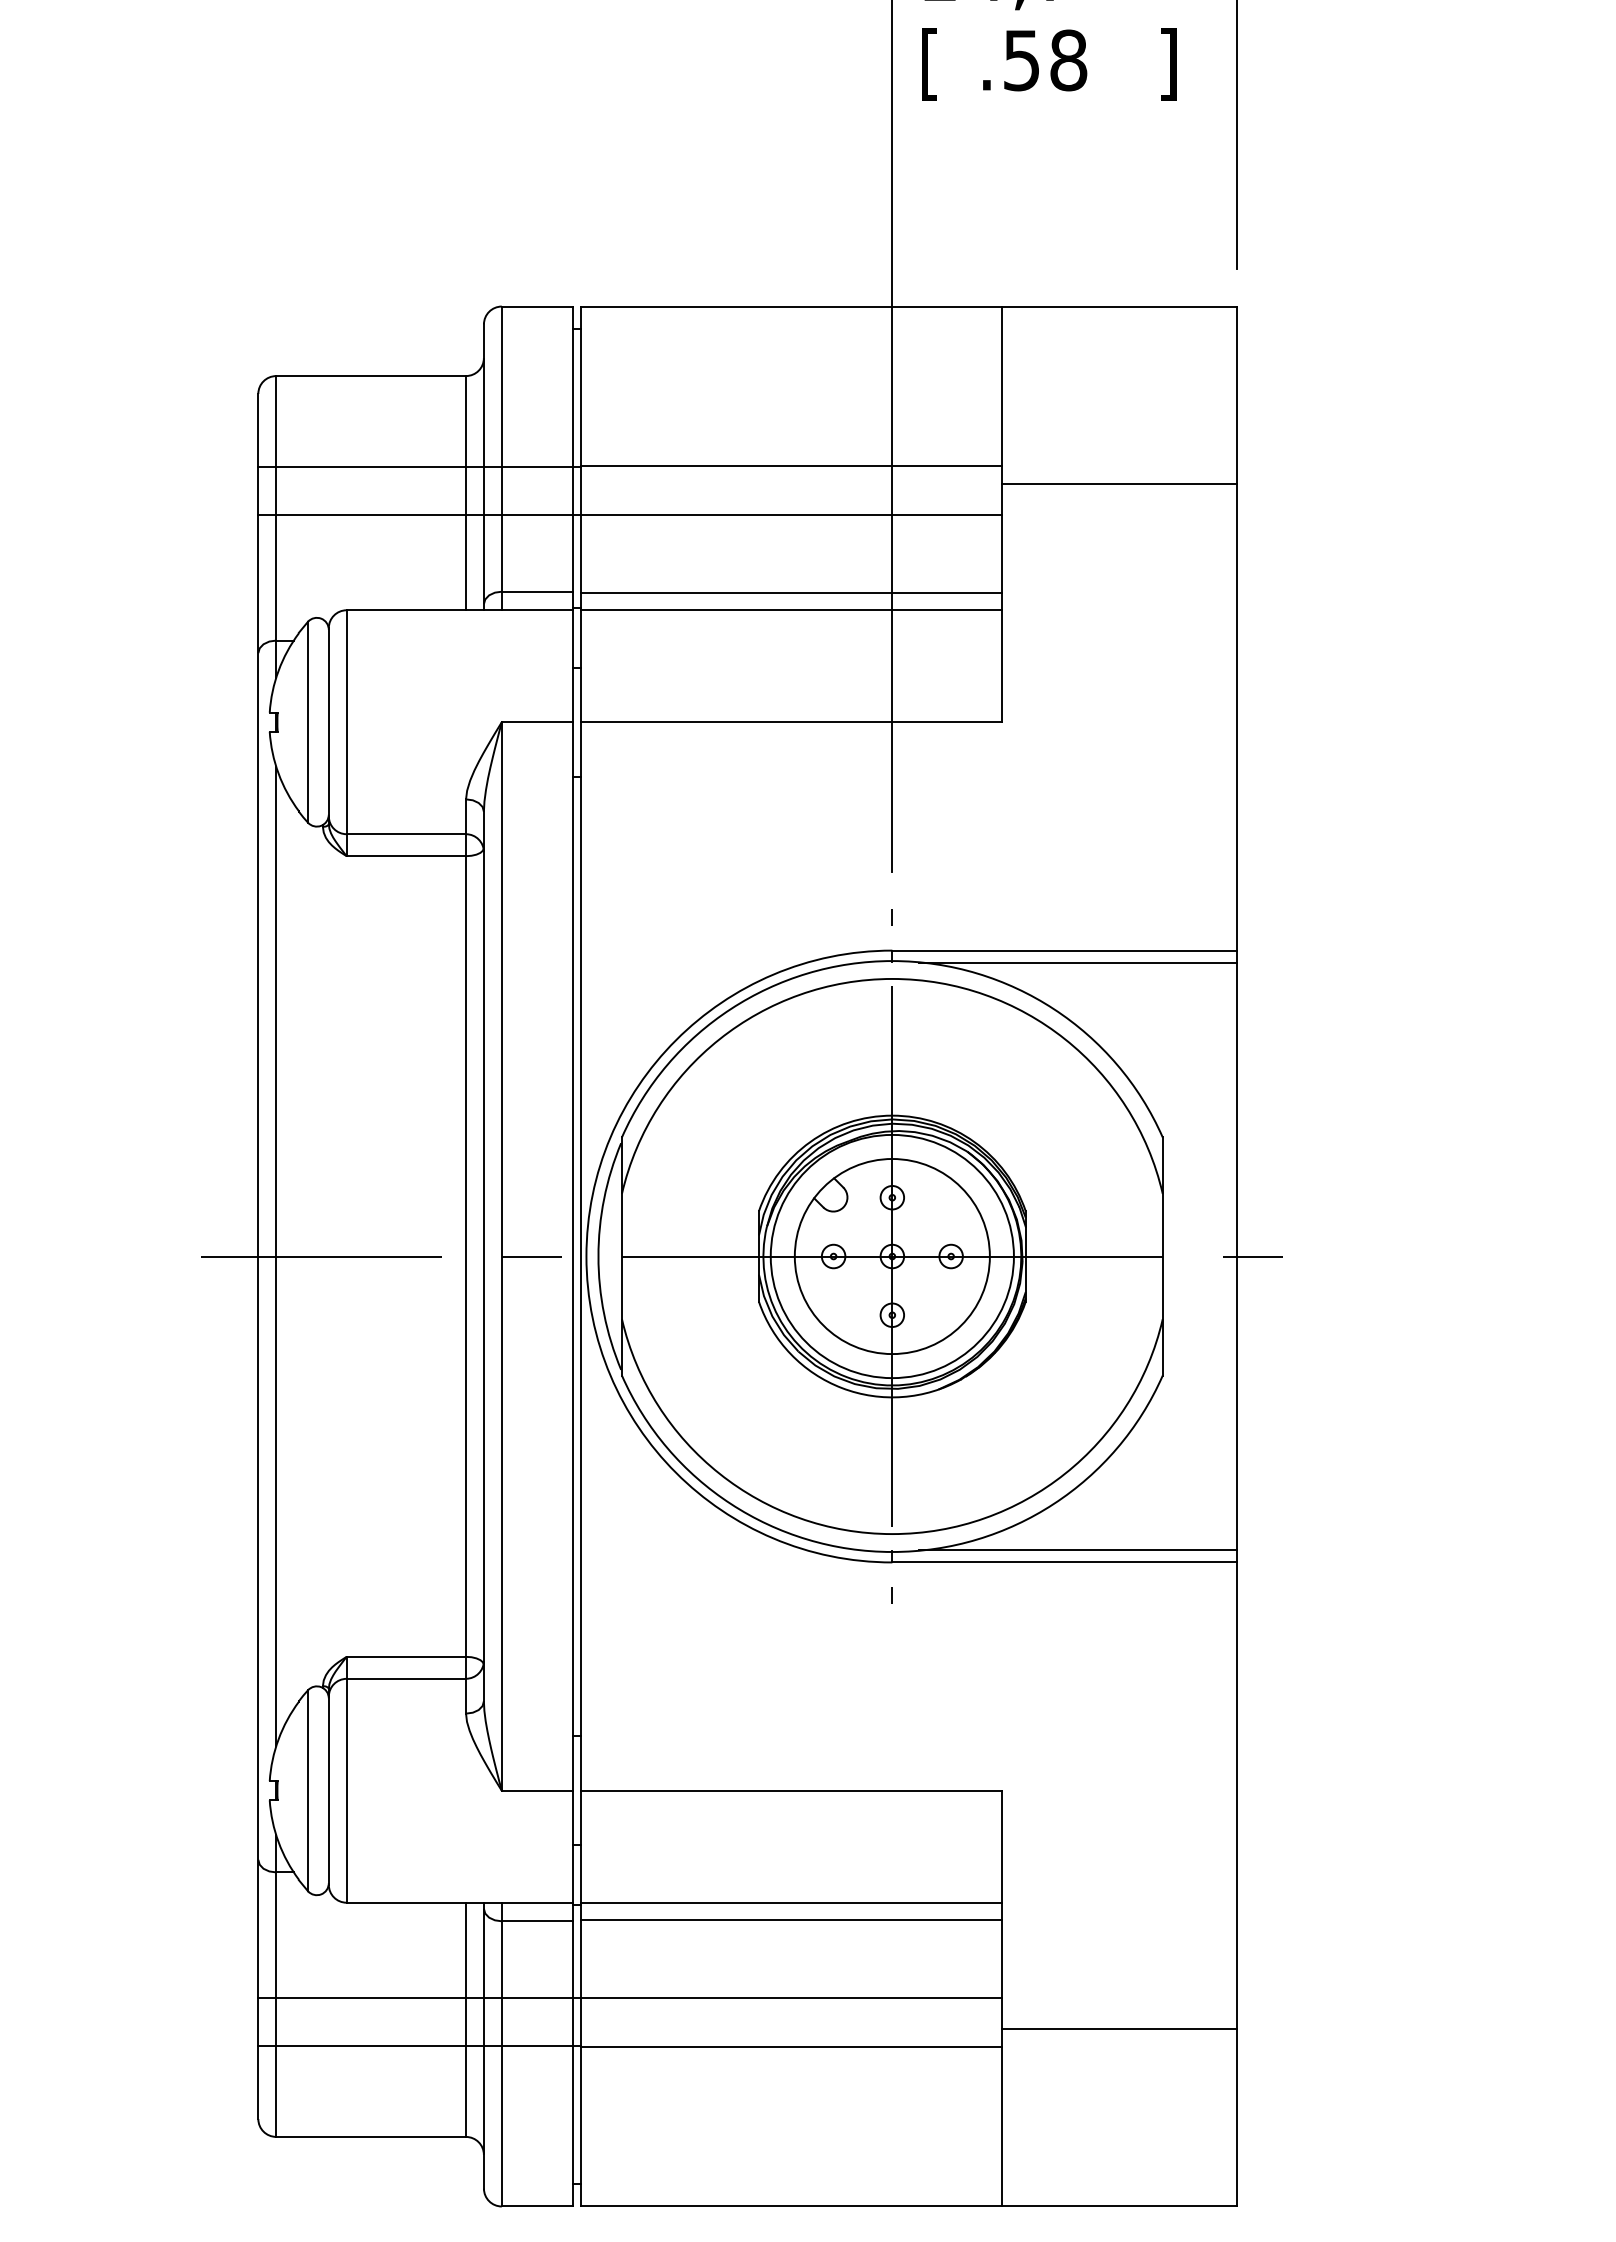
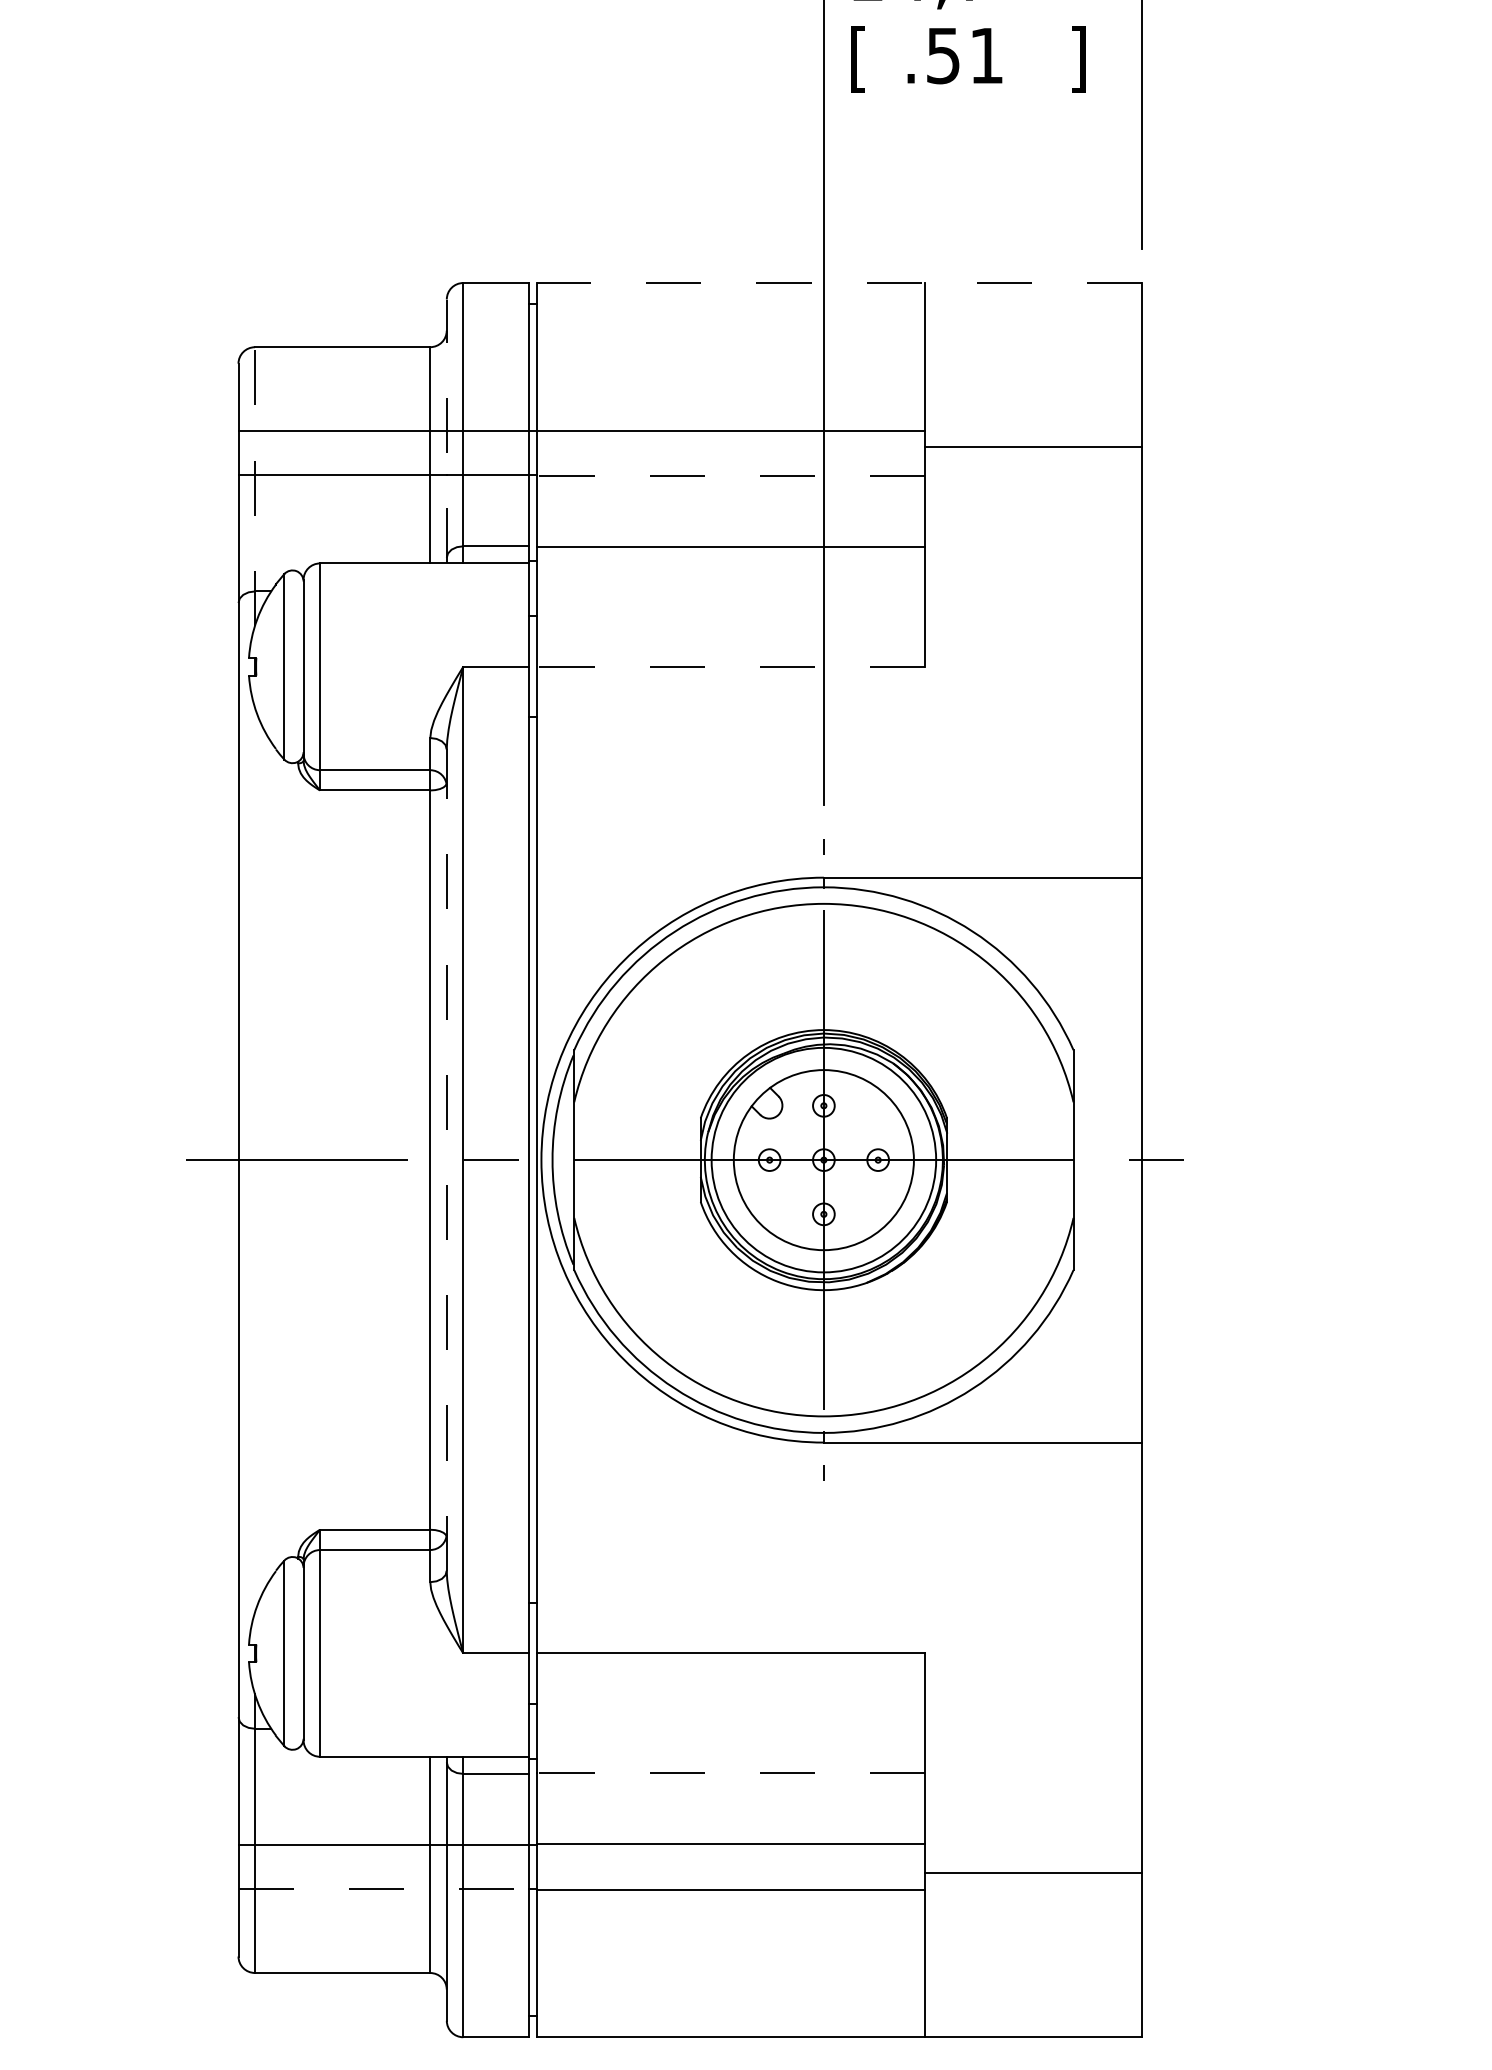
text: (1068, 60) -> (986, 55), .58 -> .51
line: (909, 306) -> (839, 282), solid -> dashed
line: (483, 467) -> (446, 431), solid -> dashed
line: (791, 515) -> (730, 475), solid -> dashed
line: (276, 527) -> (255, 487), solid -> dashed
line: (791, 610) -> (730, 563), removed
line: (791, 722) -> (730, 667), solid -> dashed
line: (1077, 962) -> (994, 888), removed
line: (276, 1256) -> (255, 1160), removed
line: (483, 1256) -> (446, 1160), solid -> dashed
line: (1077, 1550) -> (994, 1431), removed
line: (791, 1902) -> (730, 1756), removed
line: (791, 1920) -> (730, 1773), solid -> dashed
line: (415, 2046) -> (383, 1889), solid -> dashed

